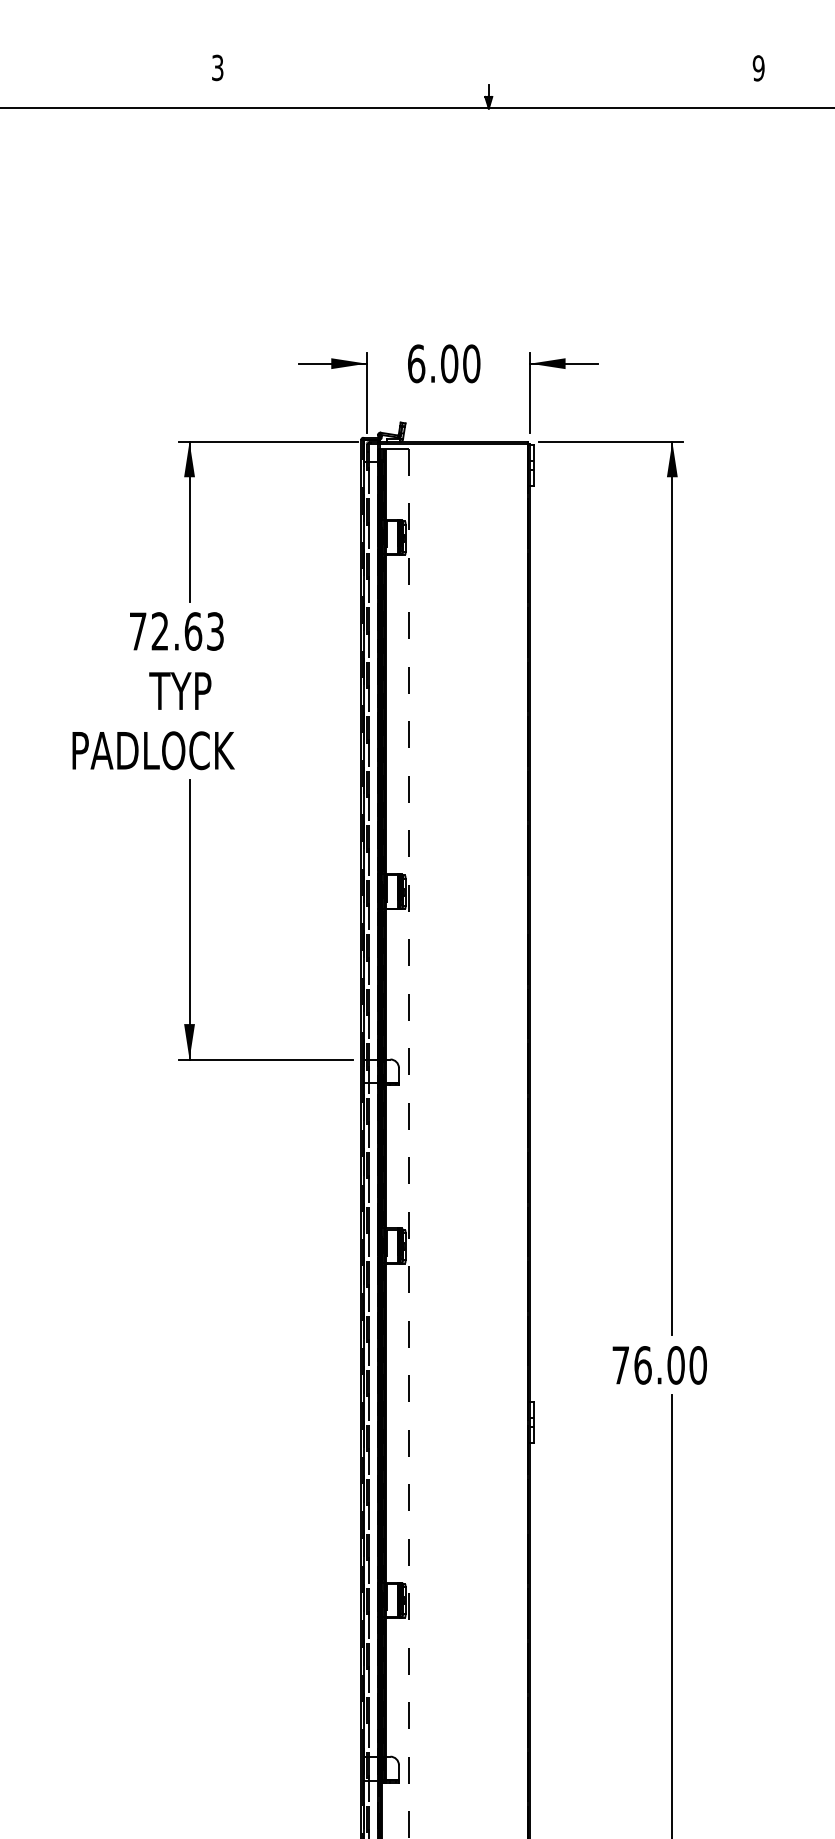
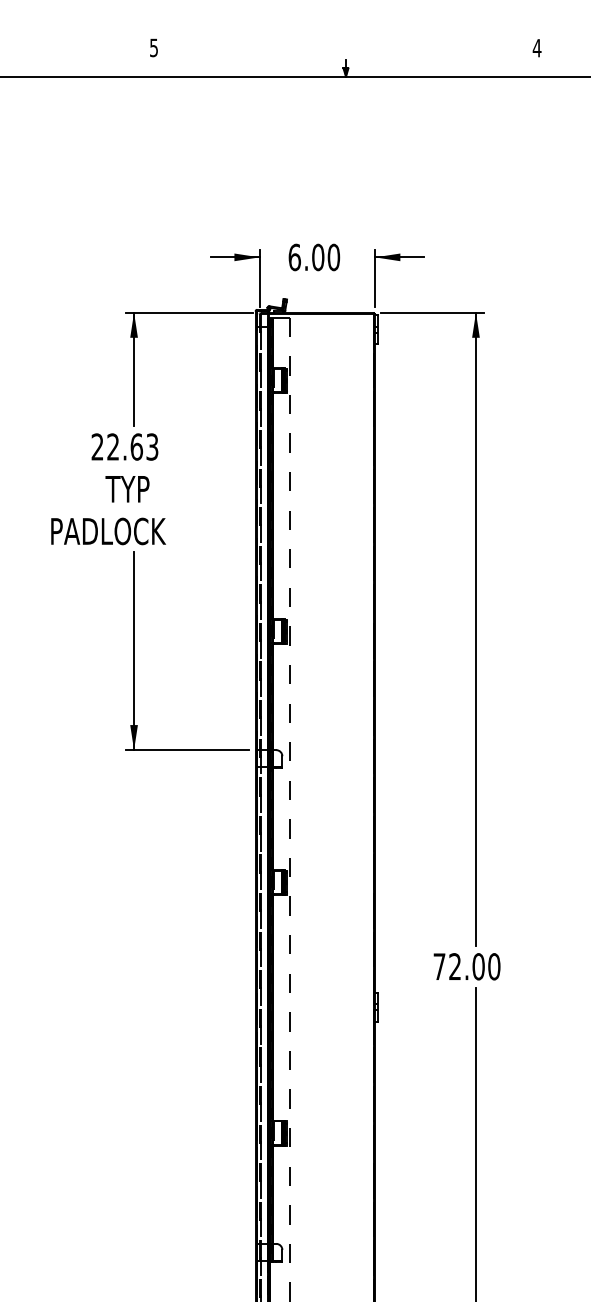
text: (217, 67) -> (153, 47), 3 -> 5
text: (758, 68) -> (536, 48), 9 -> 4
text: (137, 631) -> (97, 447), 72.63 -> 22.63
text: (642, 1365) -> (454, 966), 76.00 -> 72.00

